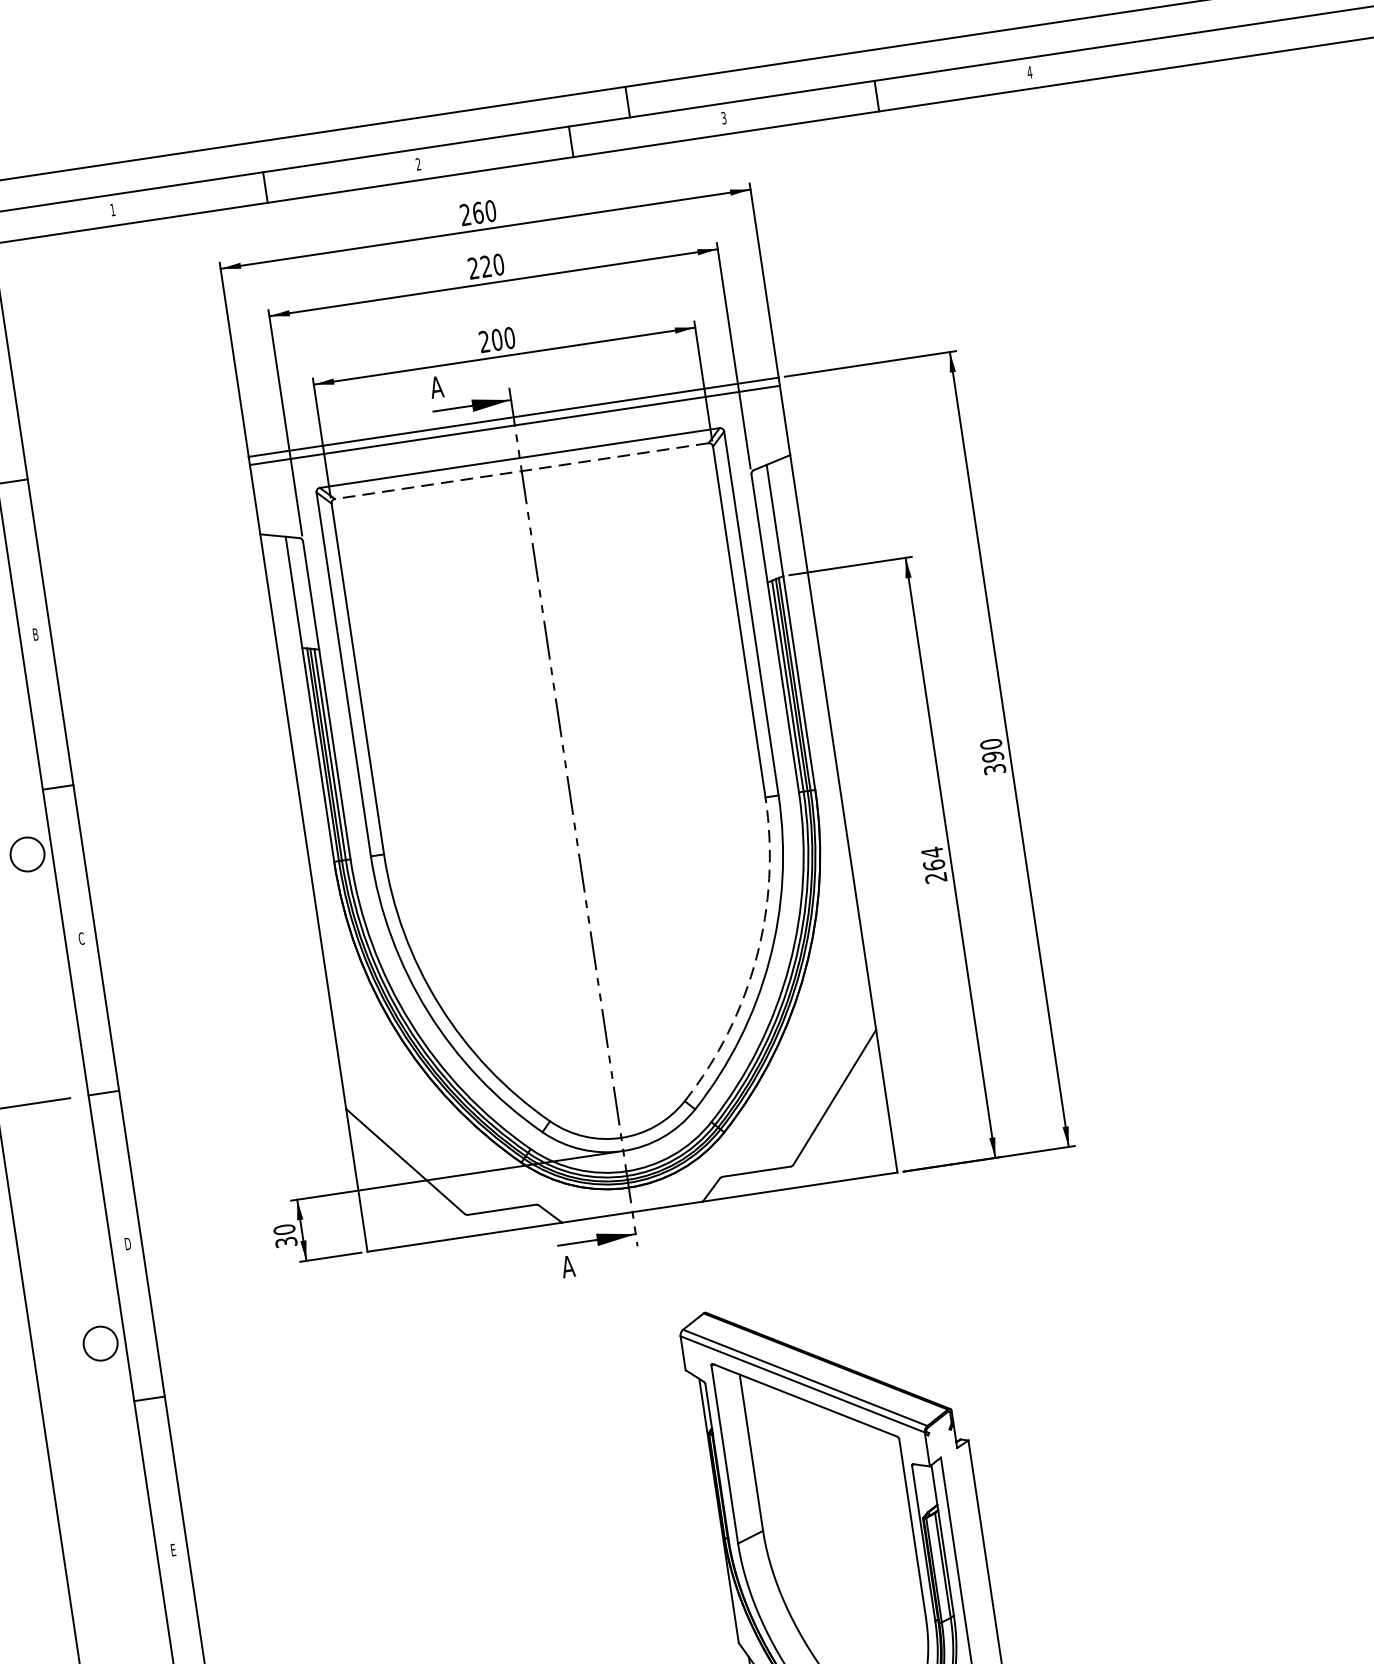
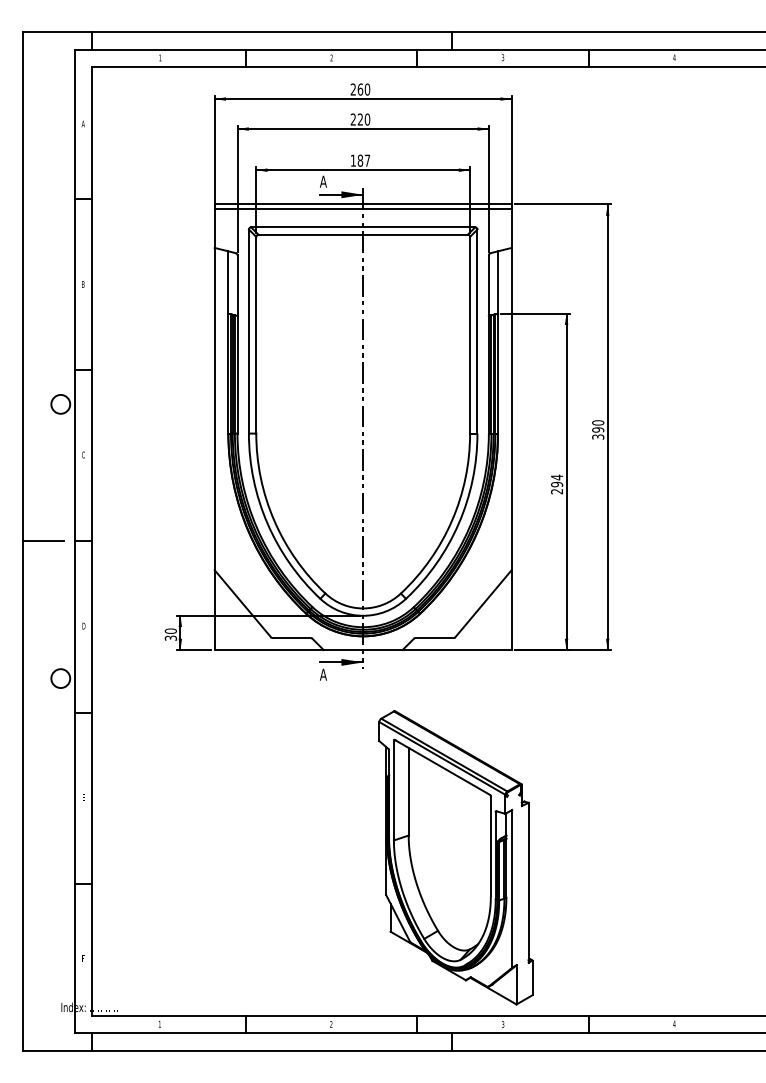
text: (497, 339) -> (360, 160), 200 -> 187
line: (522, 470) -> (363, 234), dashed -> solid
text: (934, 864) -> (557, 484), 264 -> 294
arc: (757, 957) -> (452, 520), dashed -> solid

